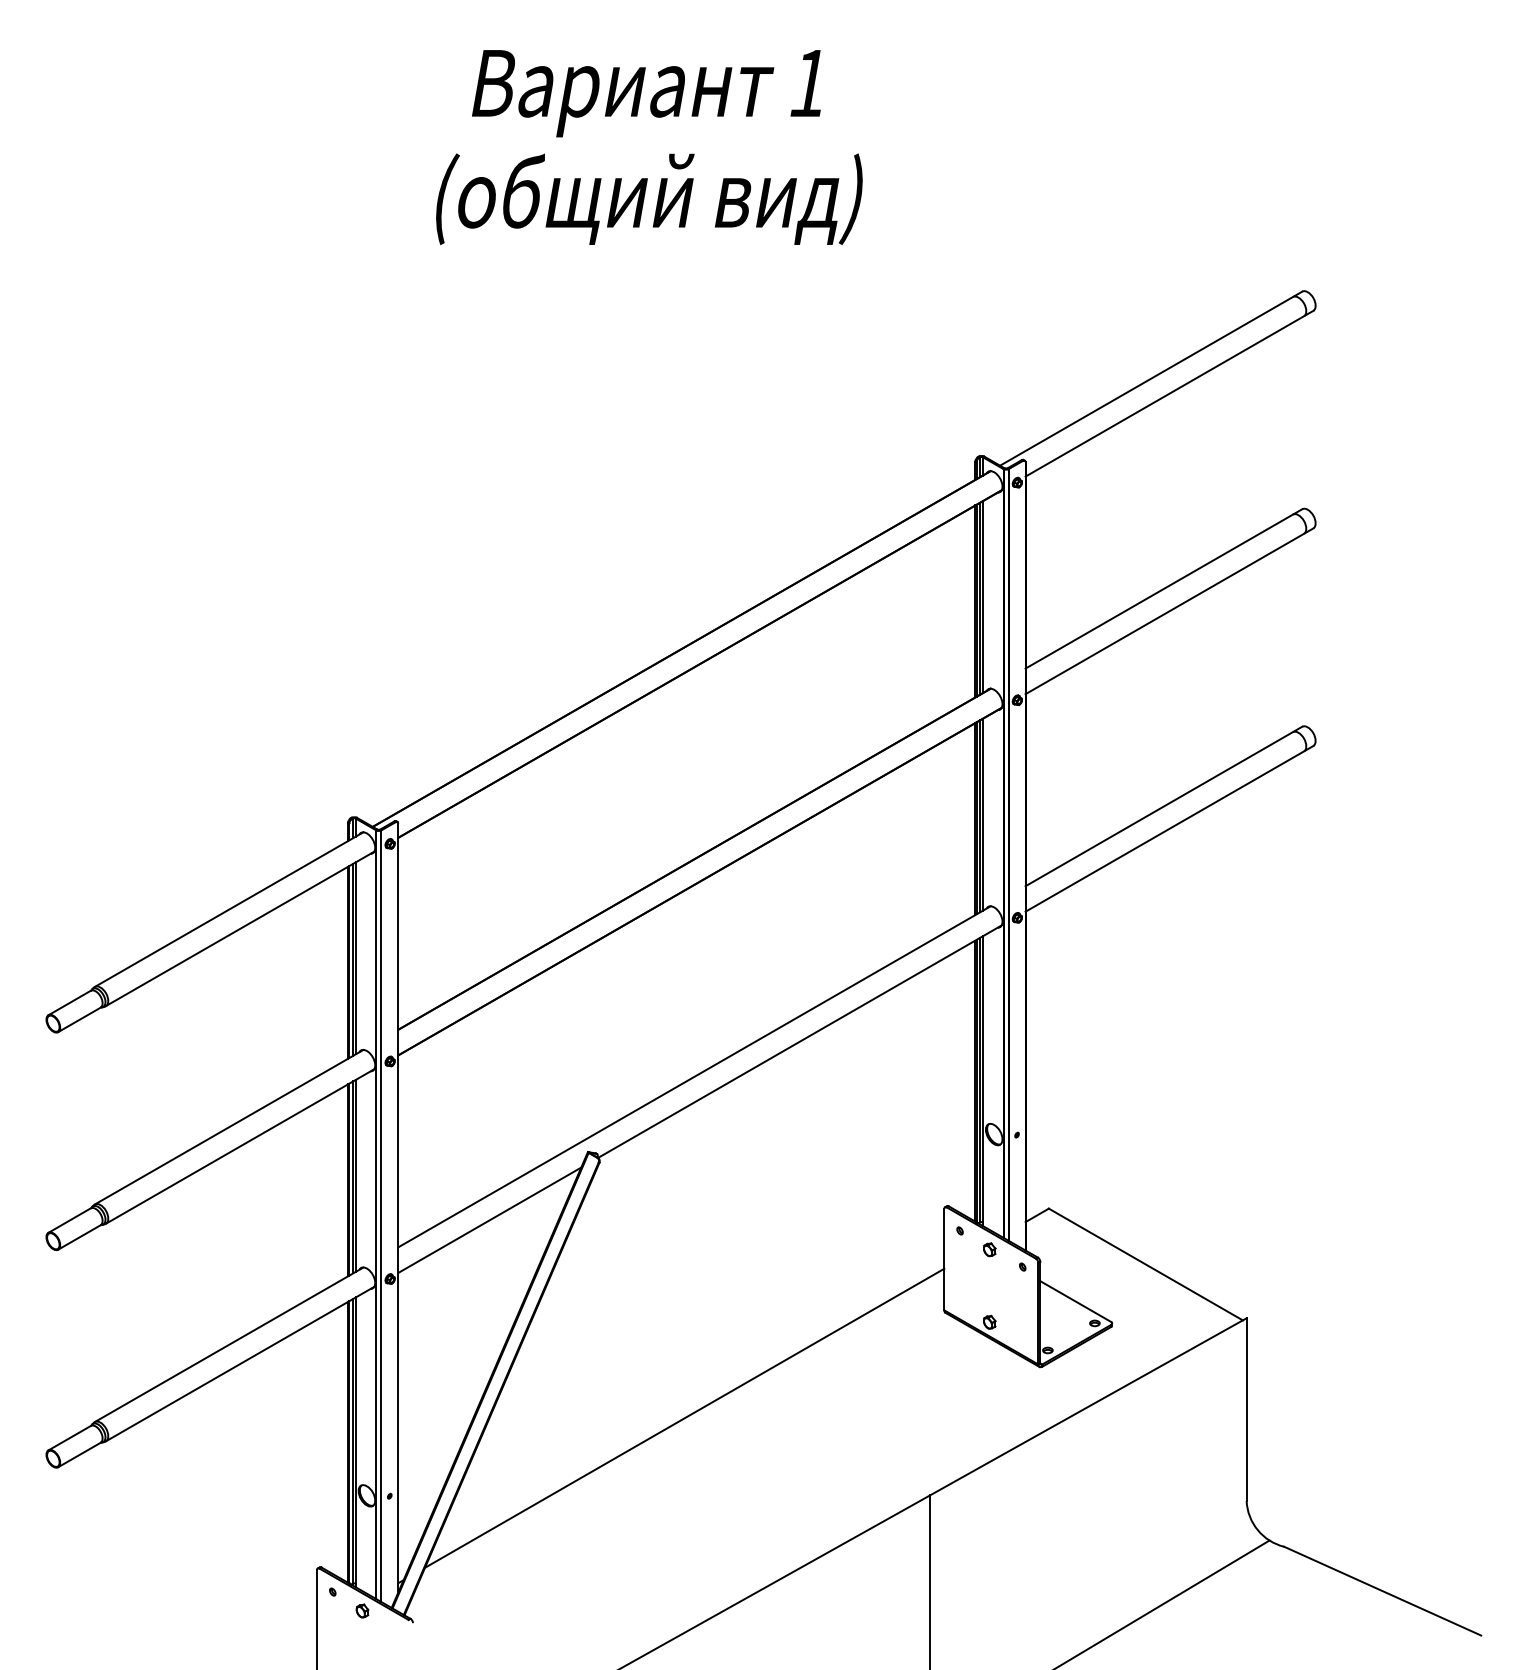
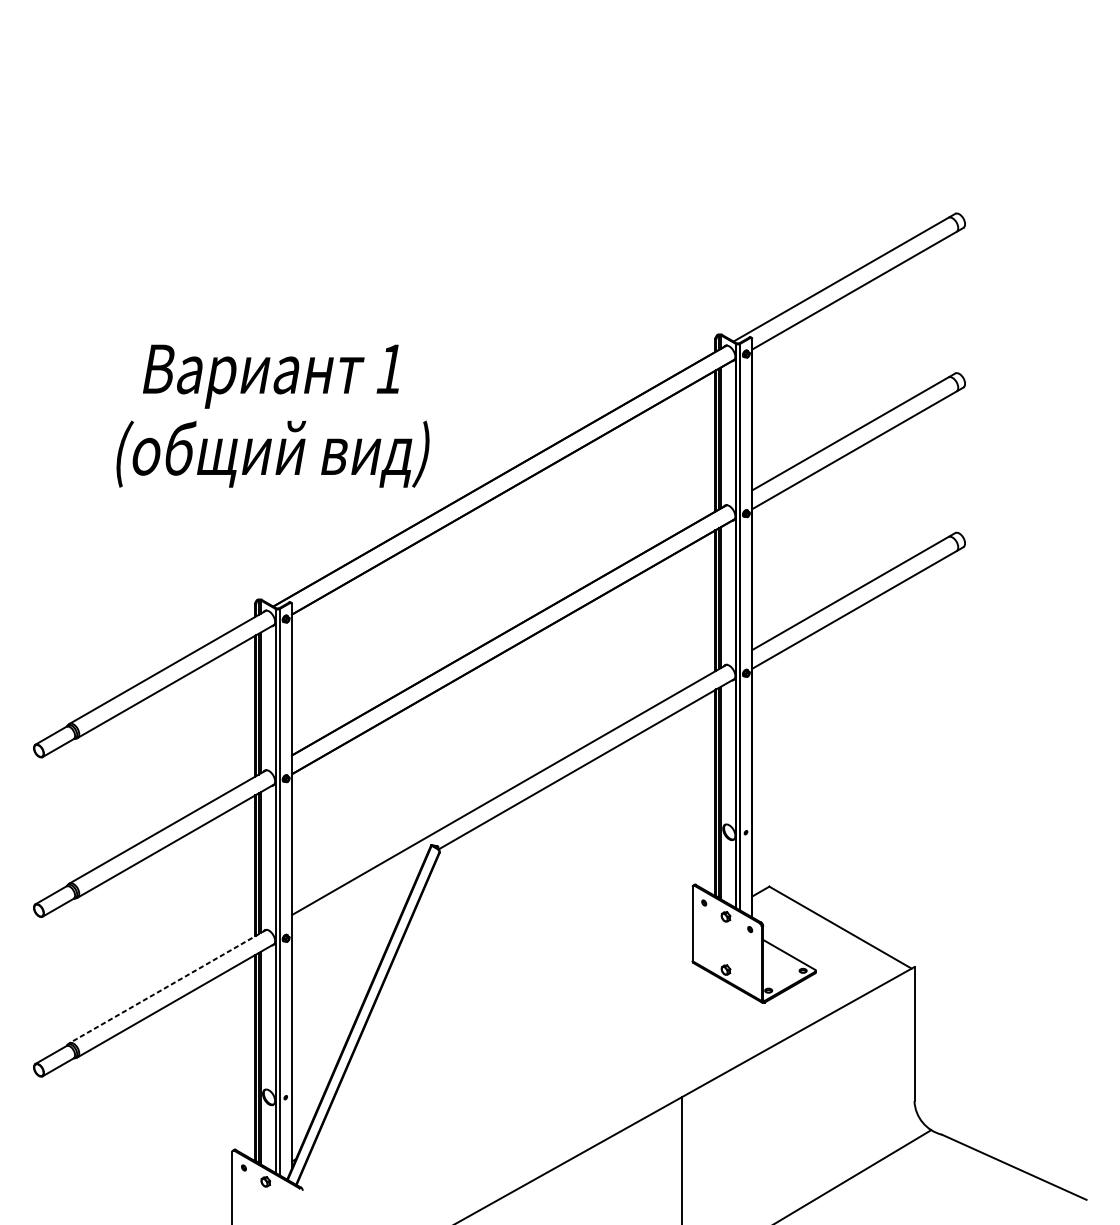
text: (649, 147) -> (273, 416), moved
line: (489, 1219) -> (358, 894), removed
line: (229, 1344) -> (168, 986), solid -> dashed
line: (684, 1417) -> (502, 1039), removed

